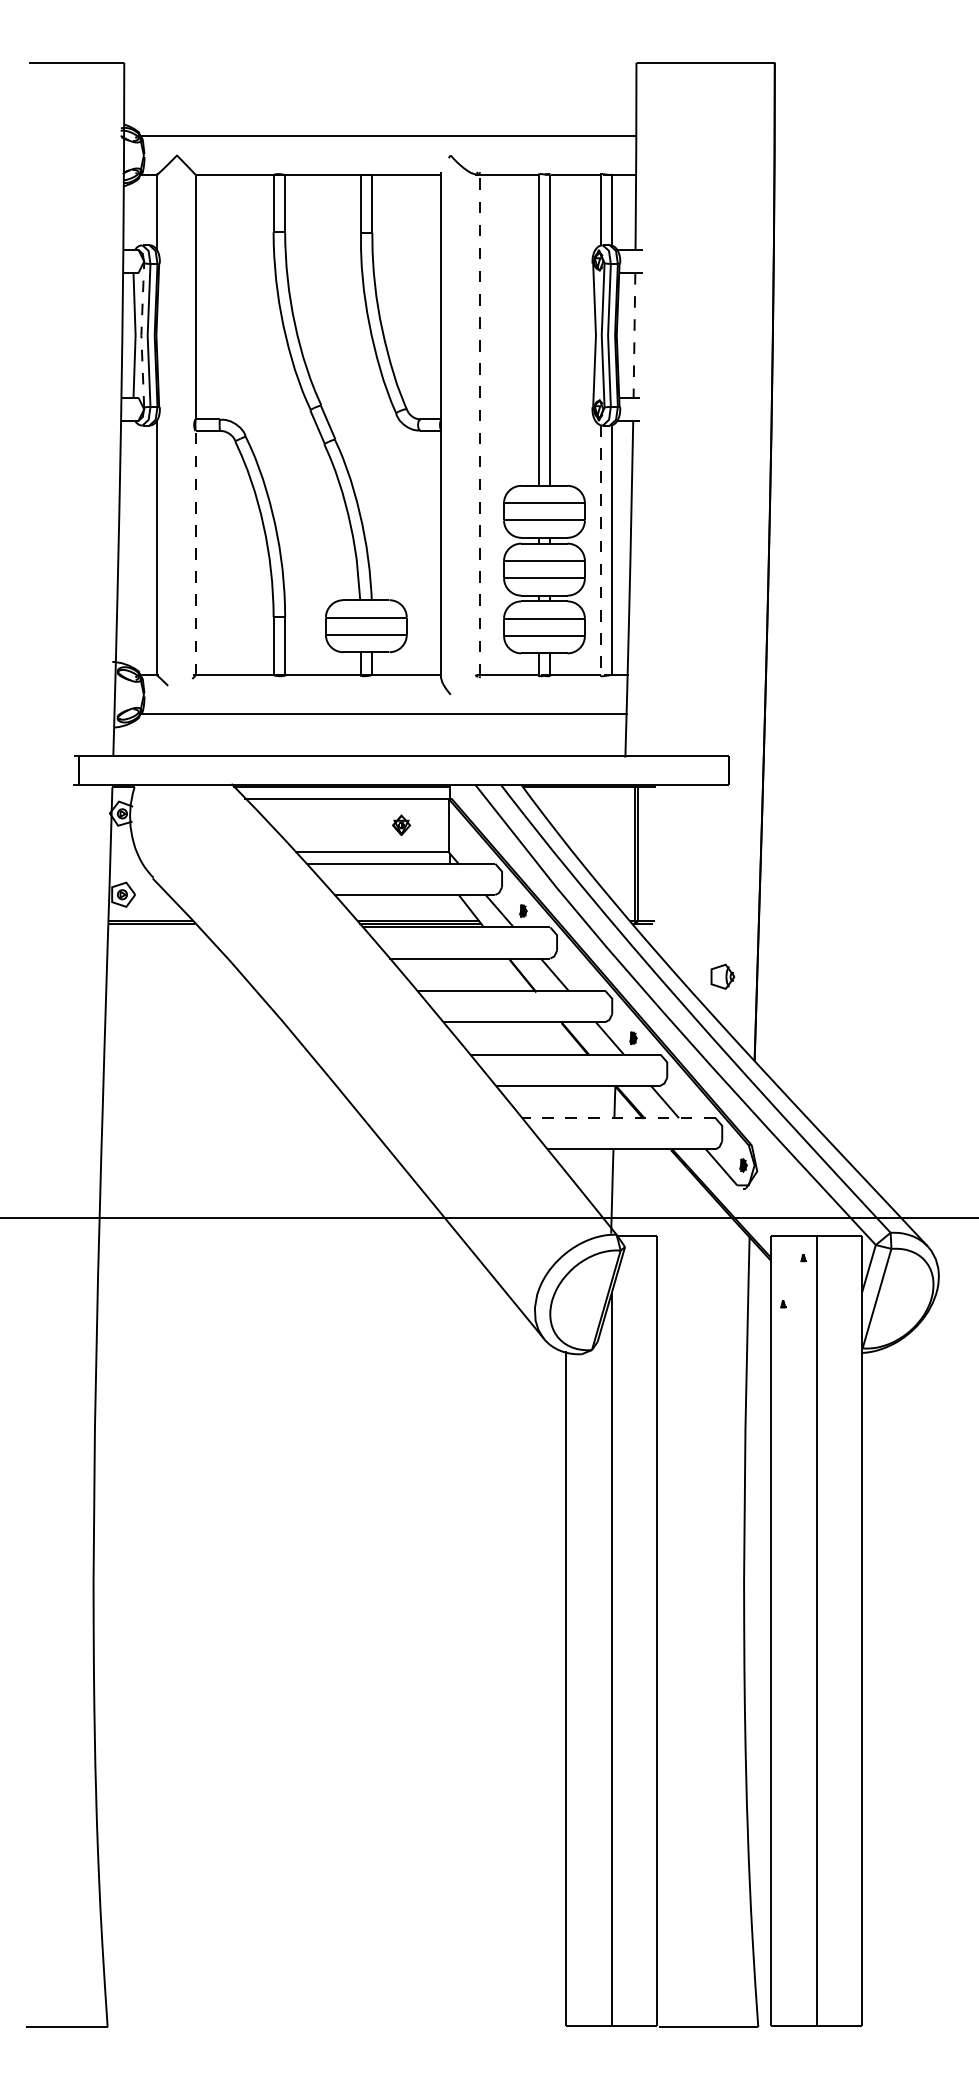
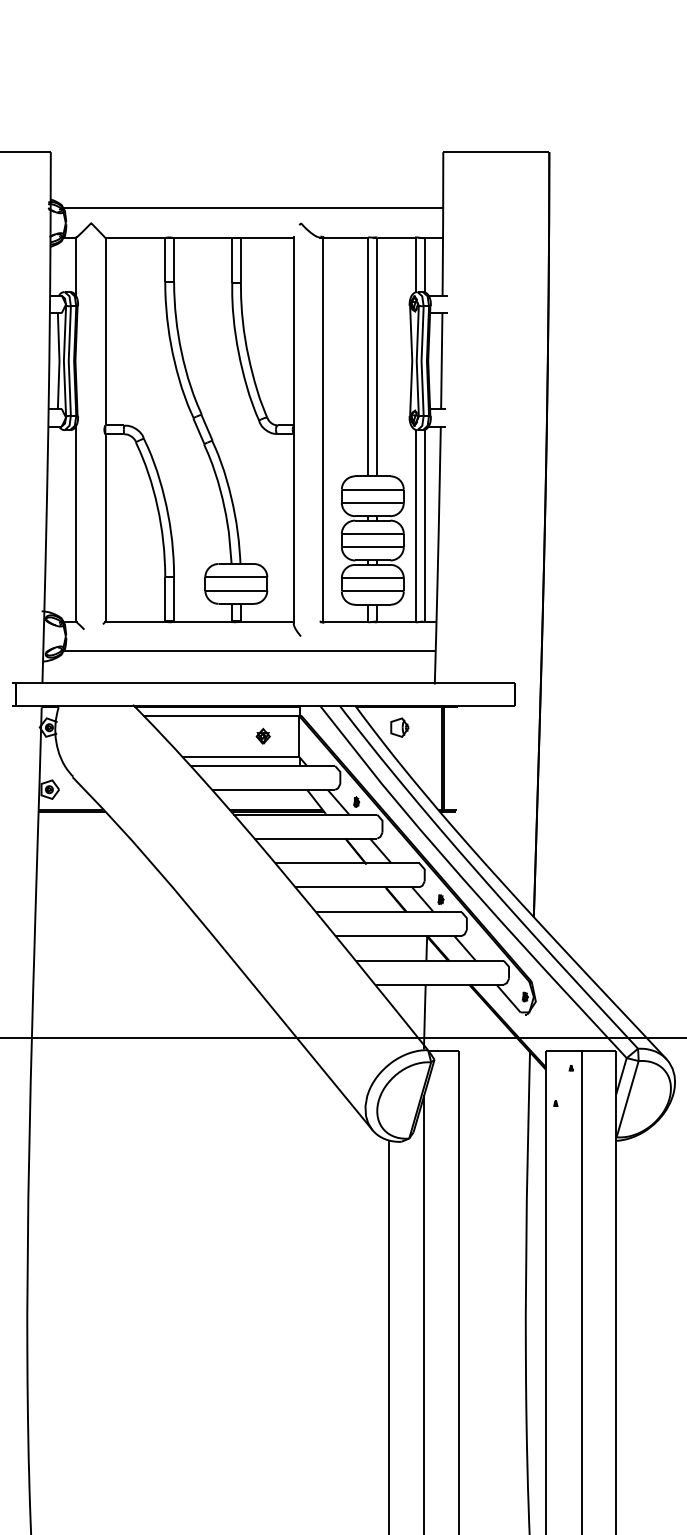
line: (141, 335) -> (64, 361), dashed -> solid
line: (634, 335) -> (441, 361), dashed -> solid
line: (479, 424) -> (323, 429), dashed -> solid
line: (600, 550) -> (415, 525), dashed -> solid
line: (195, 552) -> (105, 527), dashed -> solid
part: (722, 976) -> (399, 727), moved
line: (618, 1118) -> (429, 961), dashed -> solid

